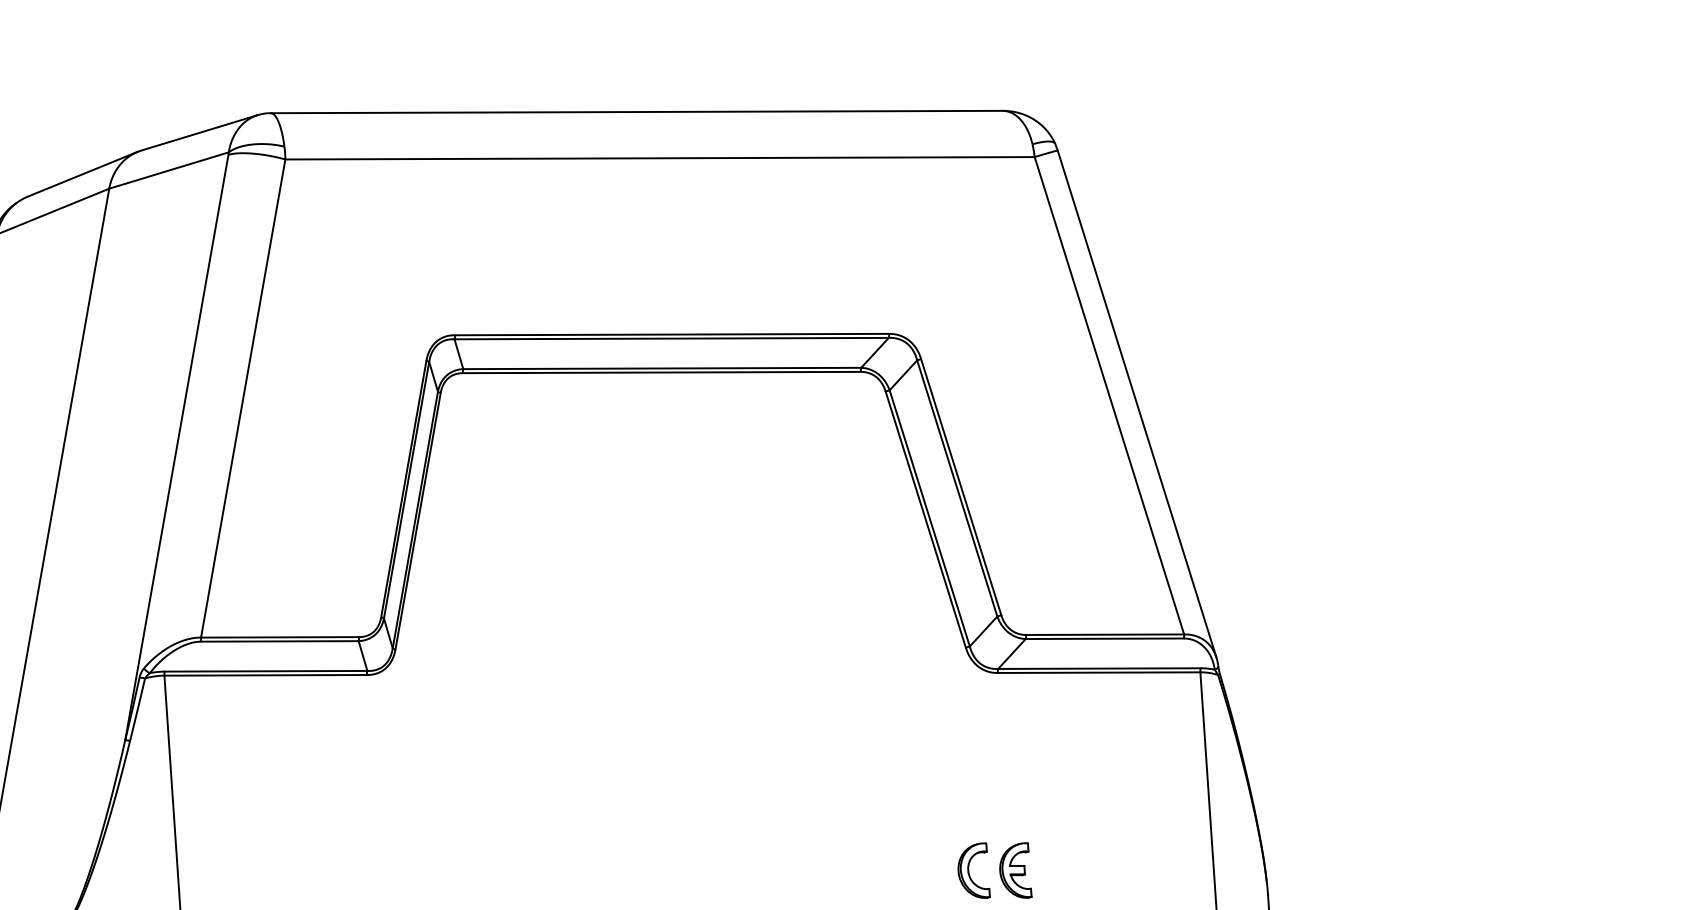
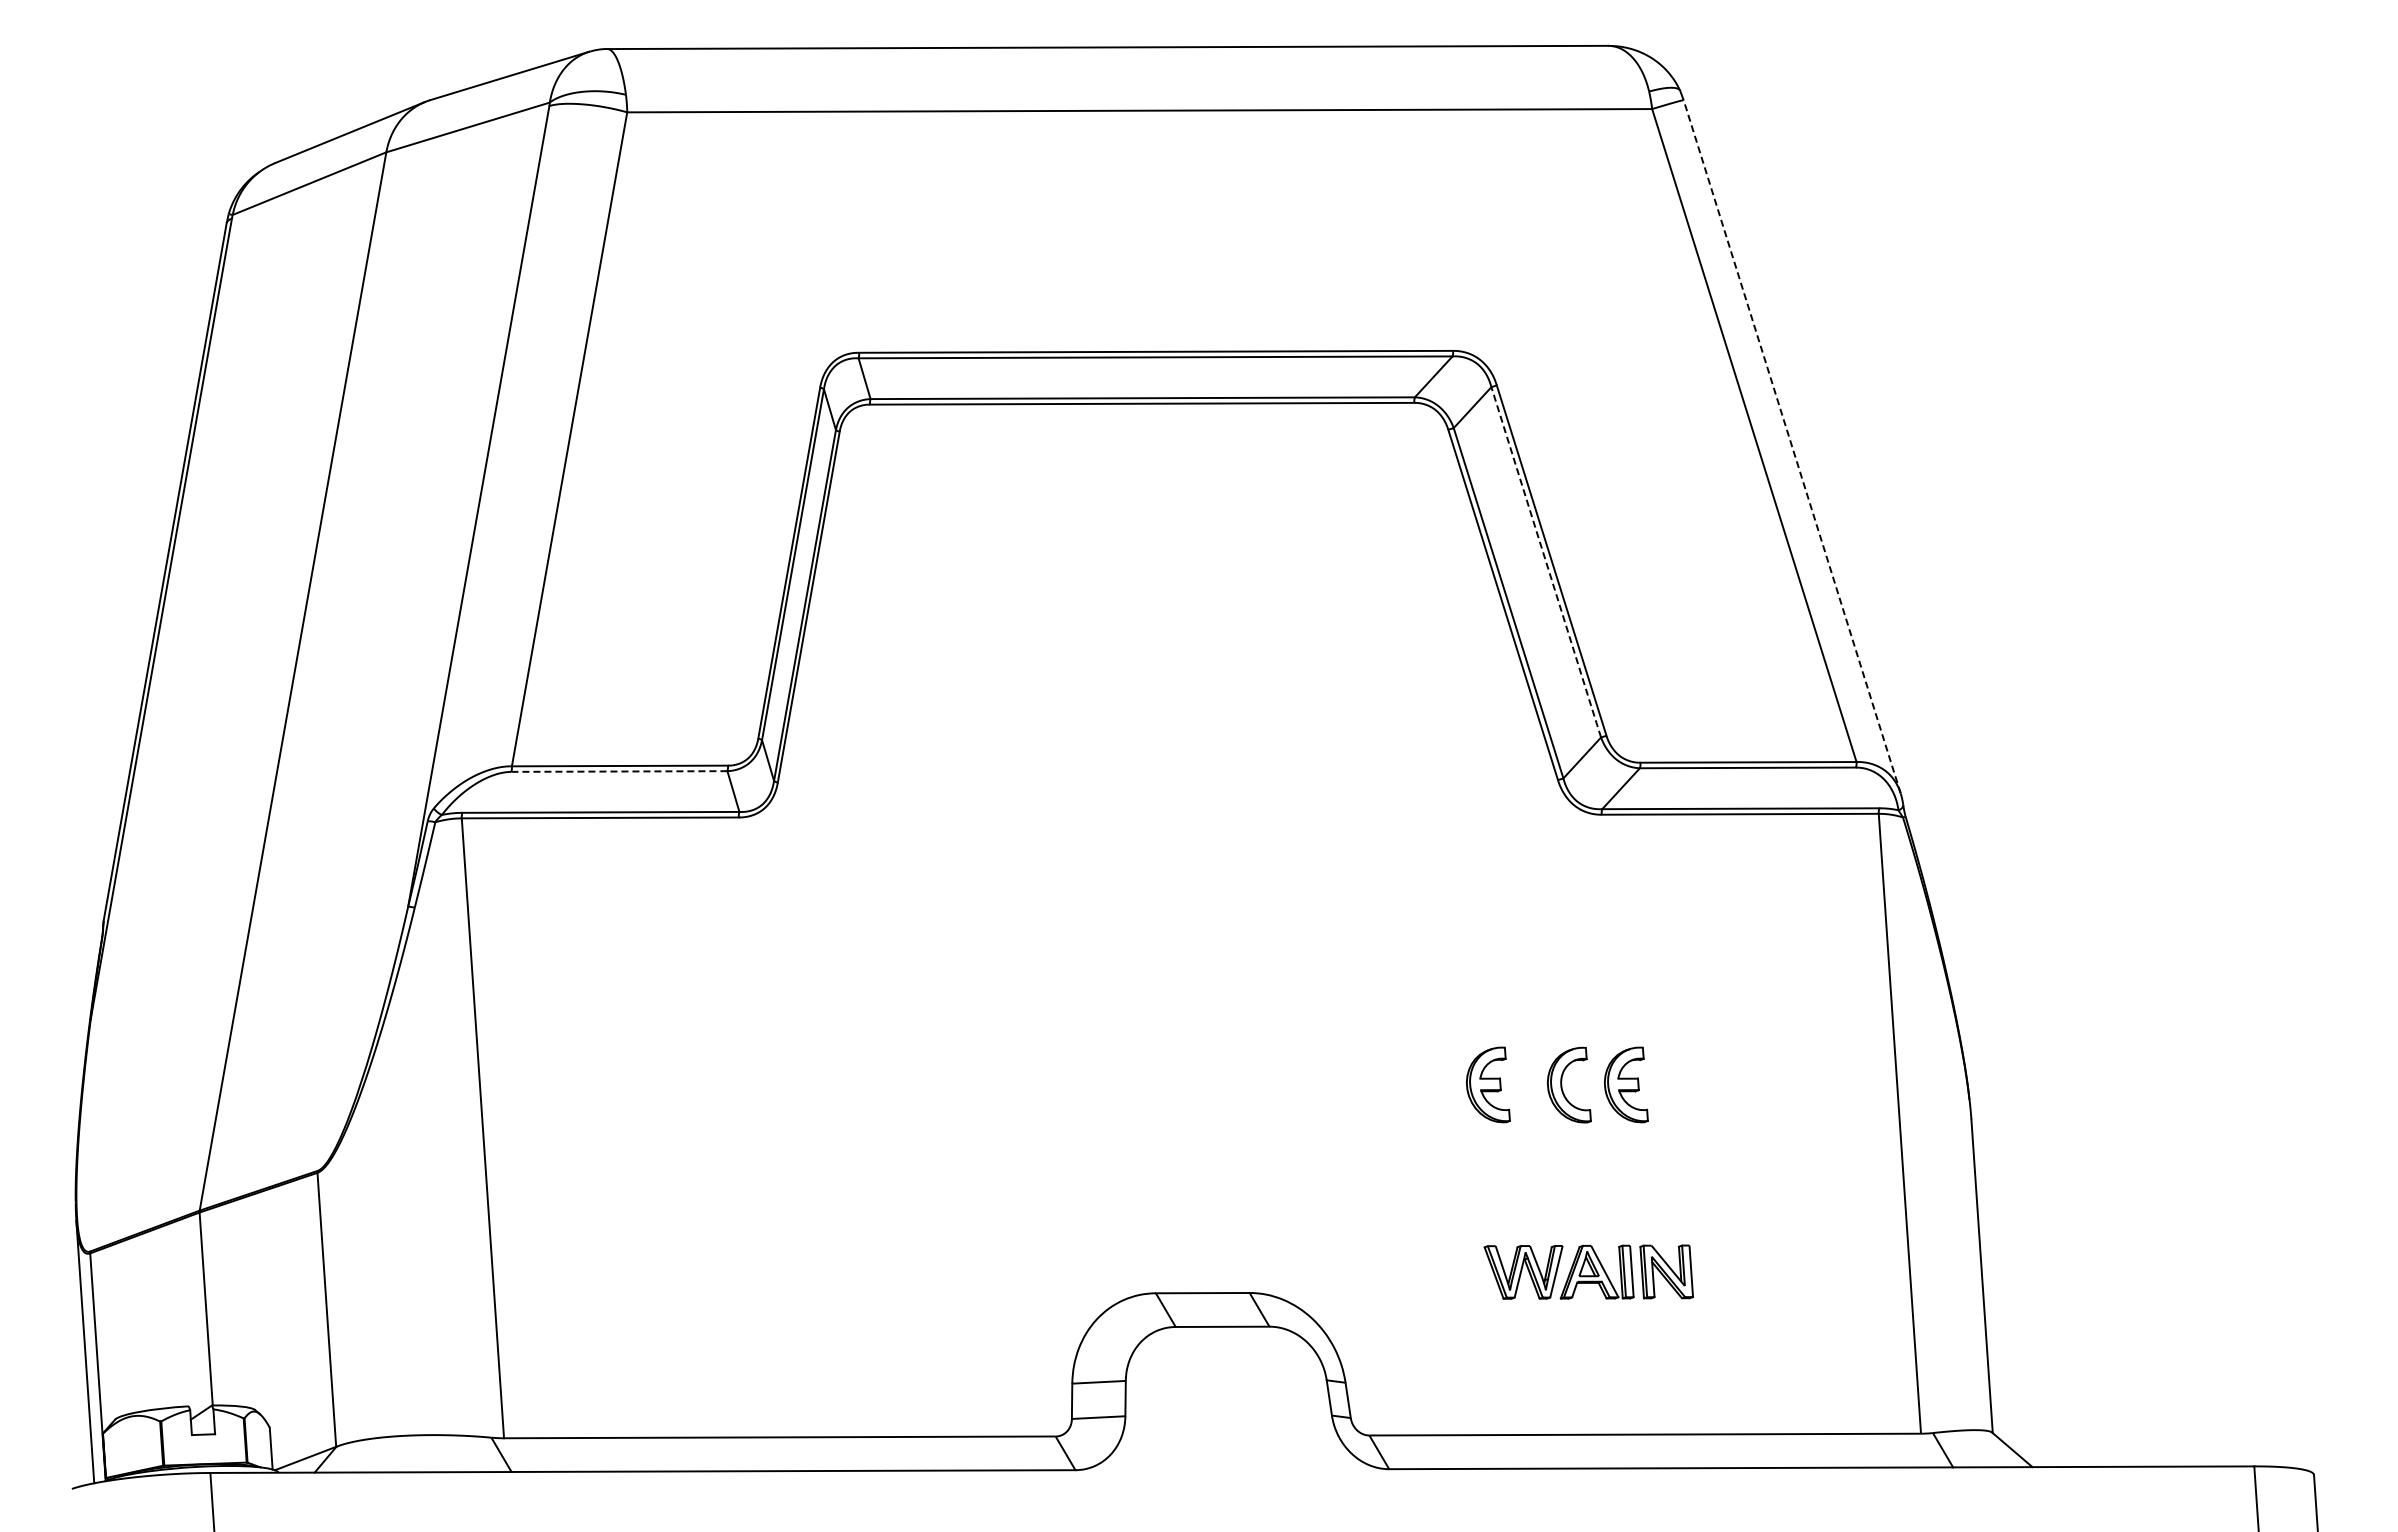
line: (1137, 403) -> (1792, 446), solid -> dashed
line: (957, 488) -> (1546, 562), solid -> dashed
line: (278, 641) -> (618, 771), solid -> dashed
part: (915, 870) -> (1488, 1084), added

